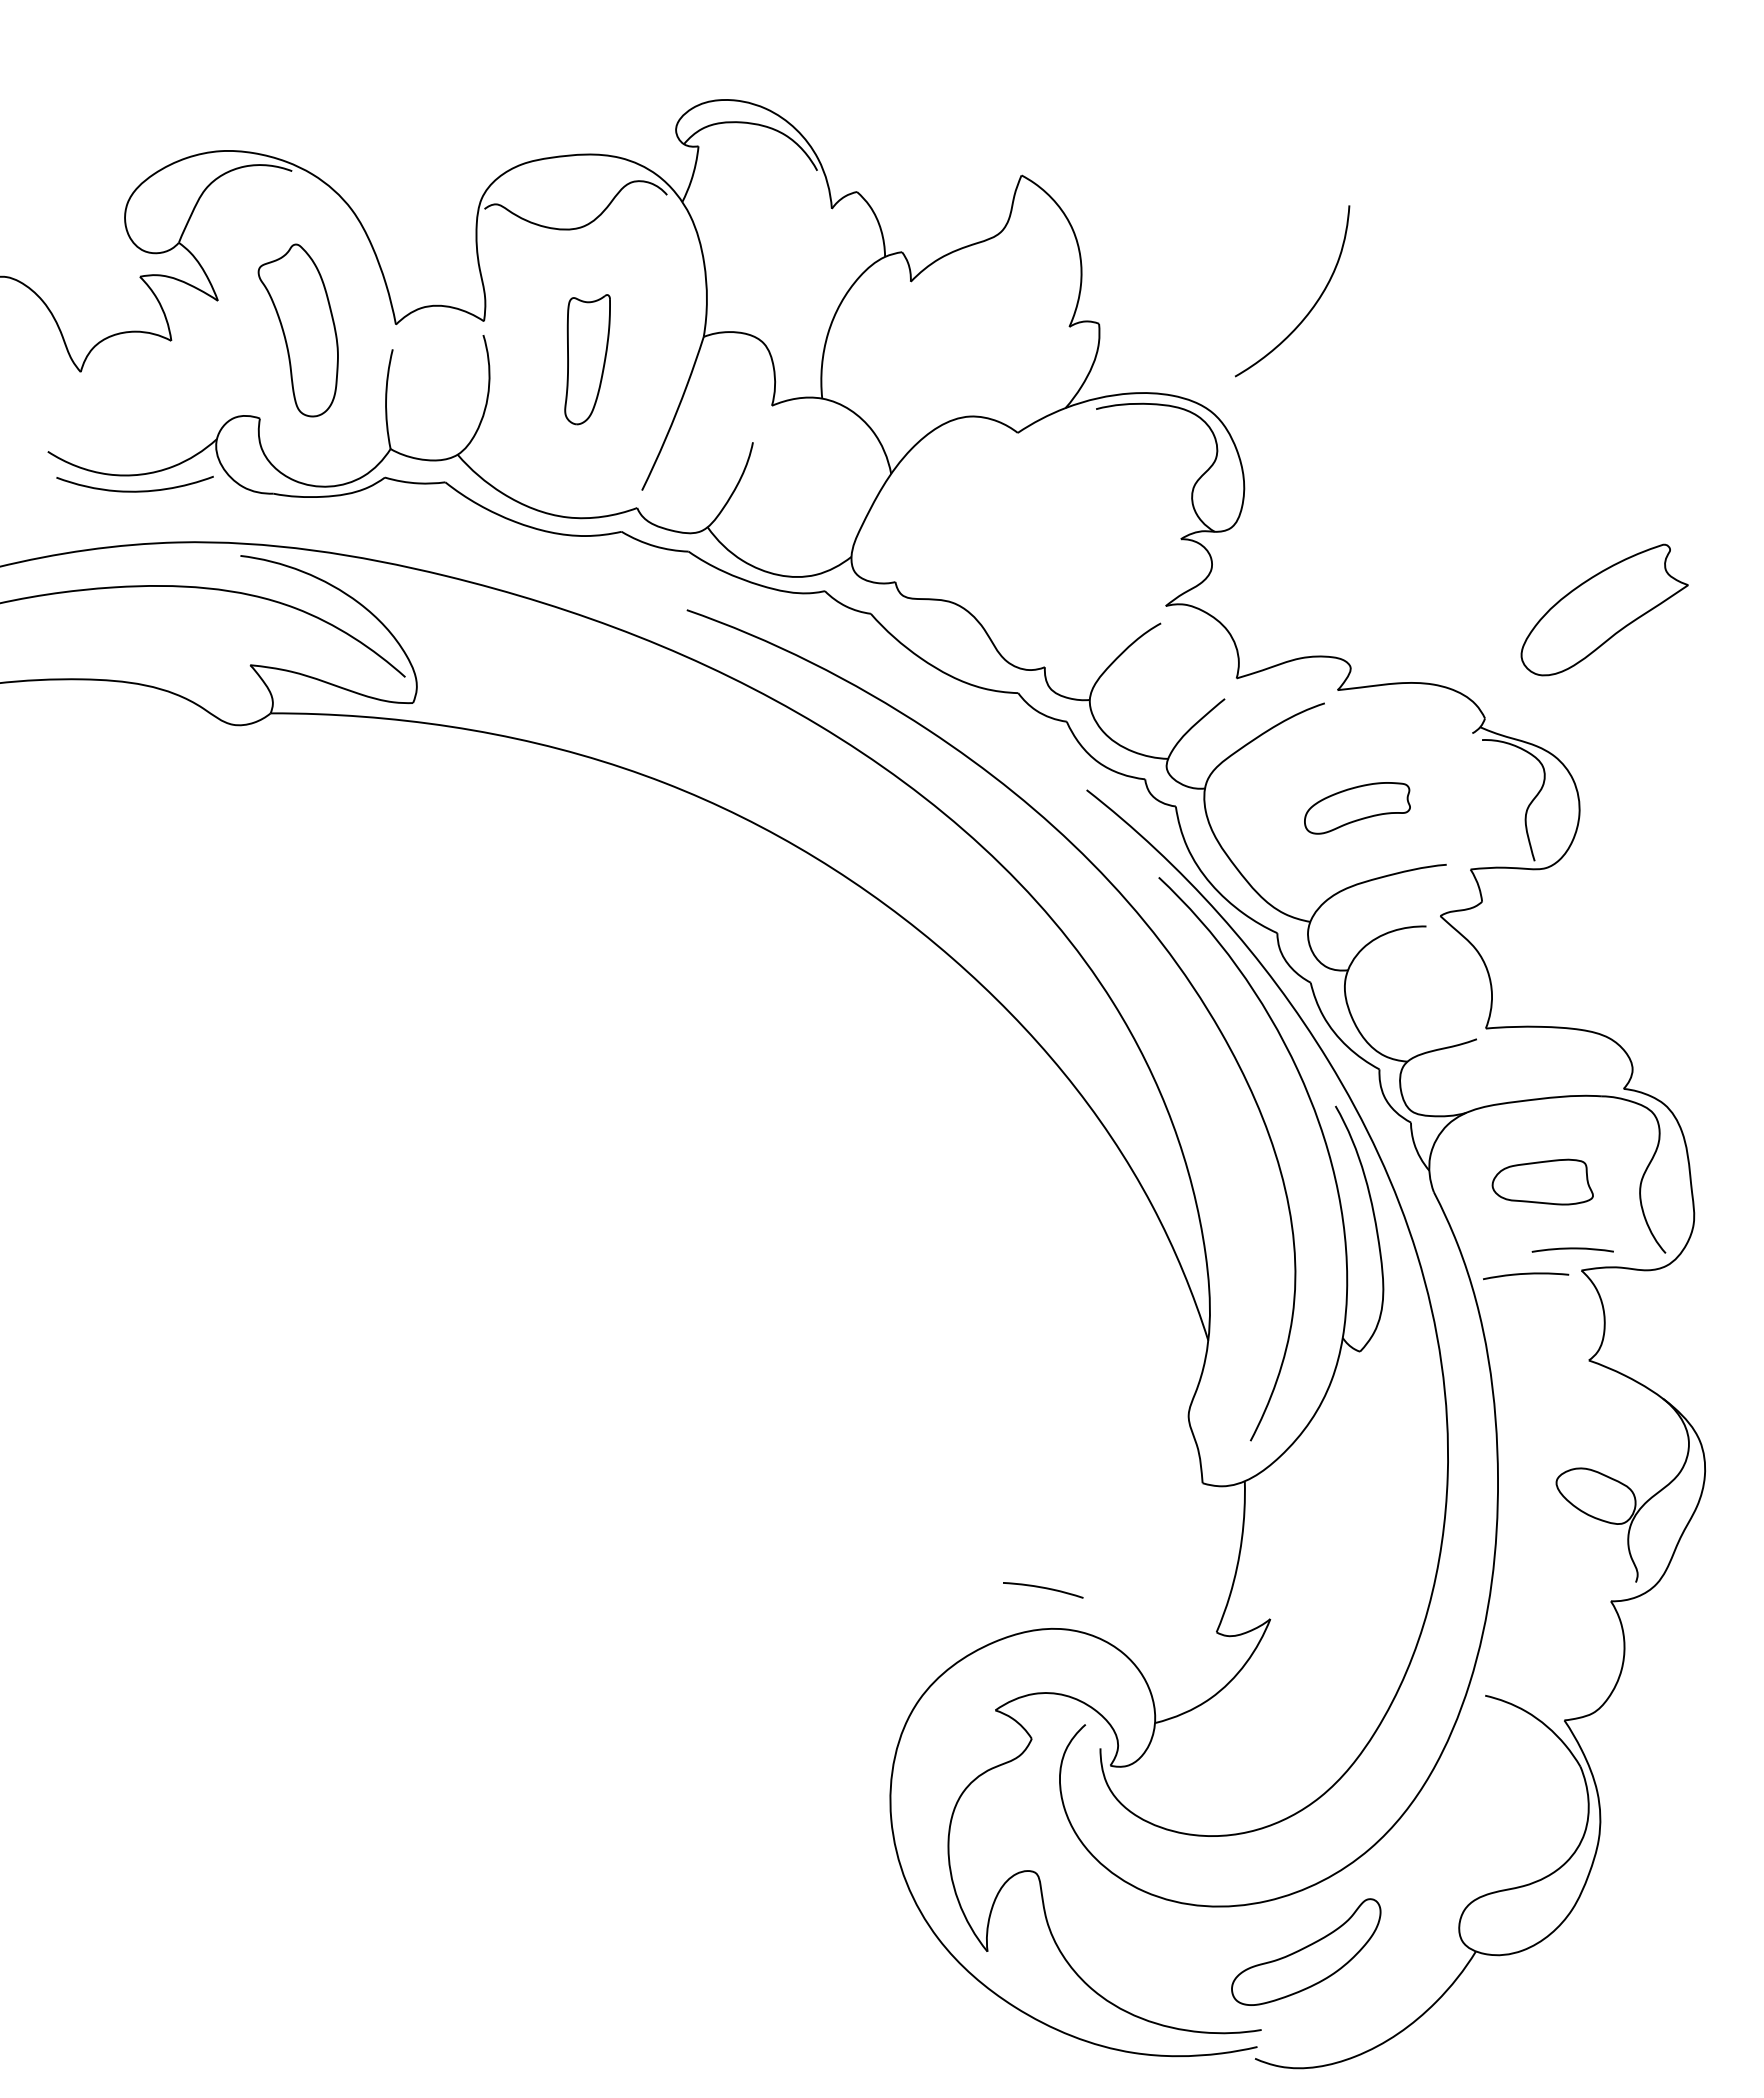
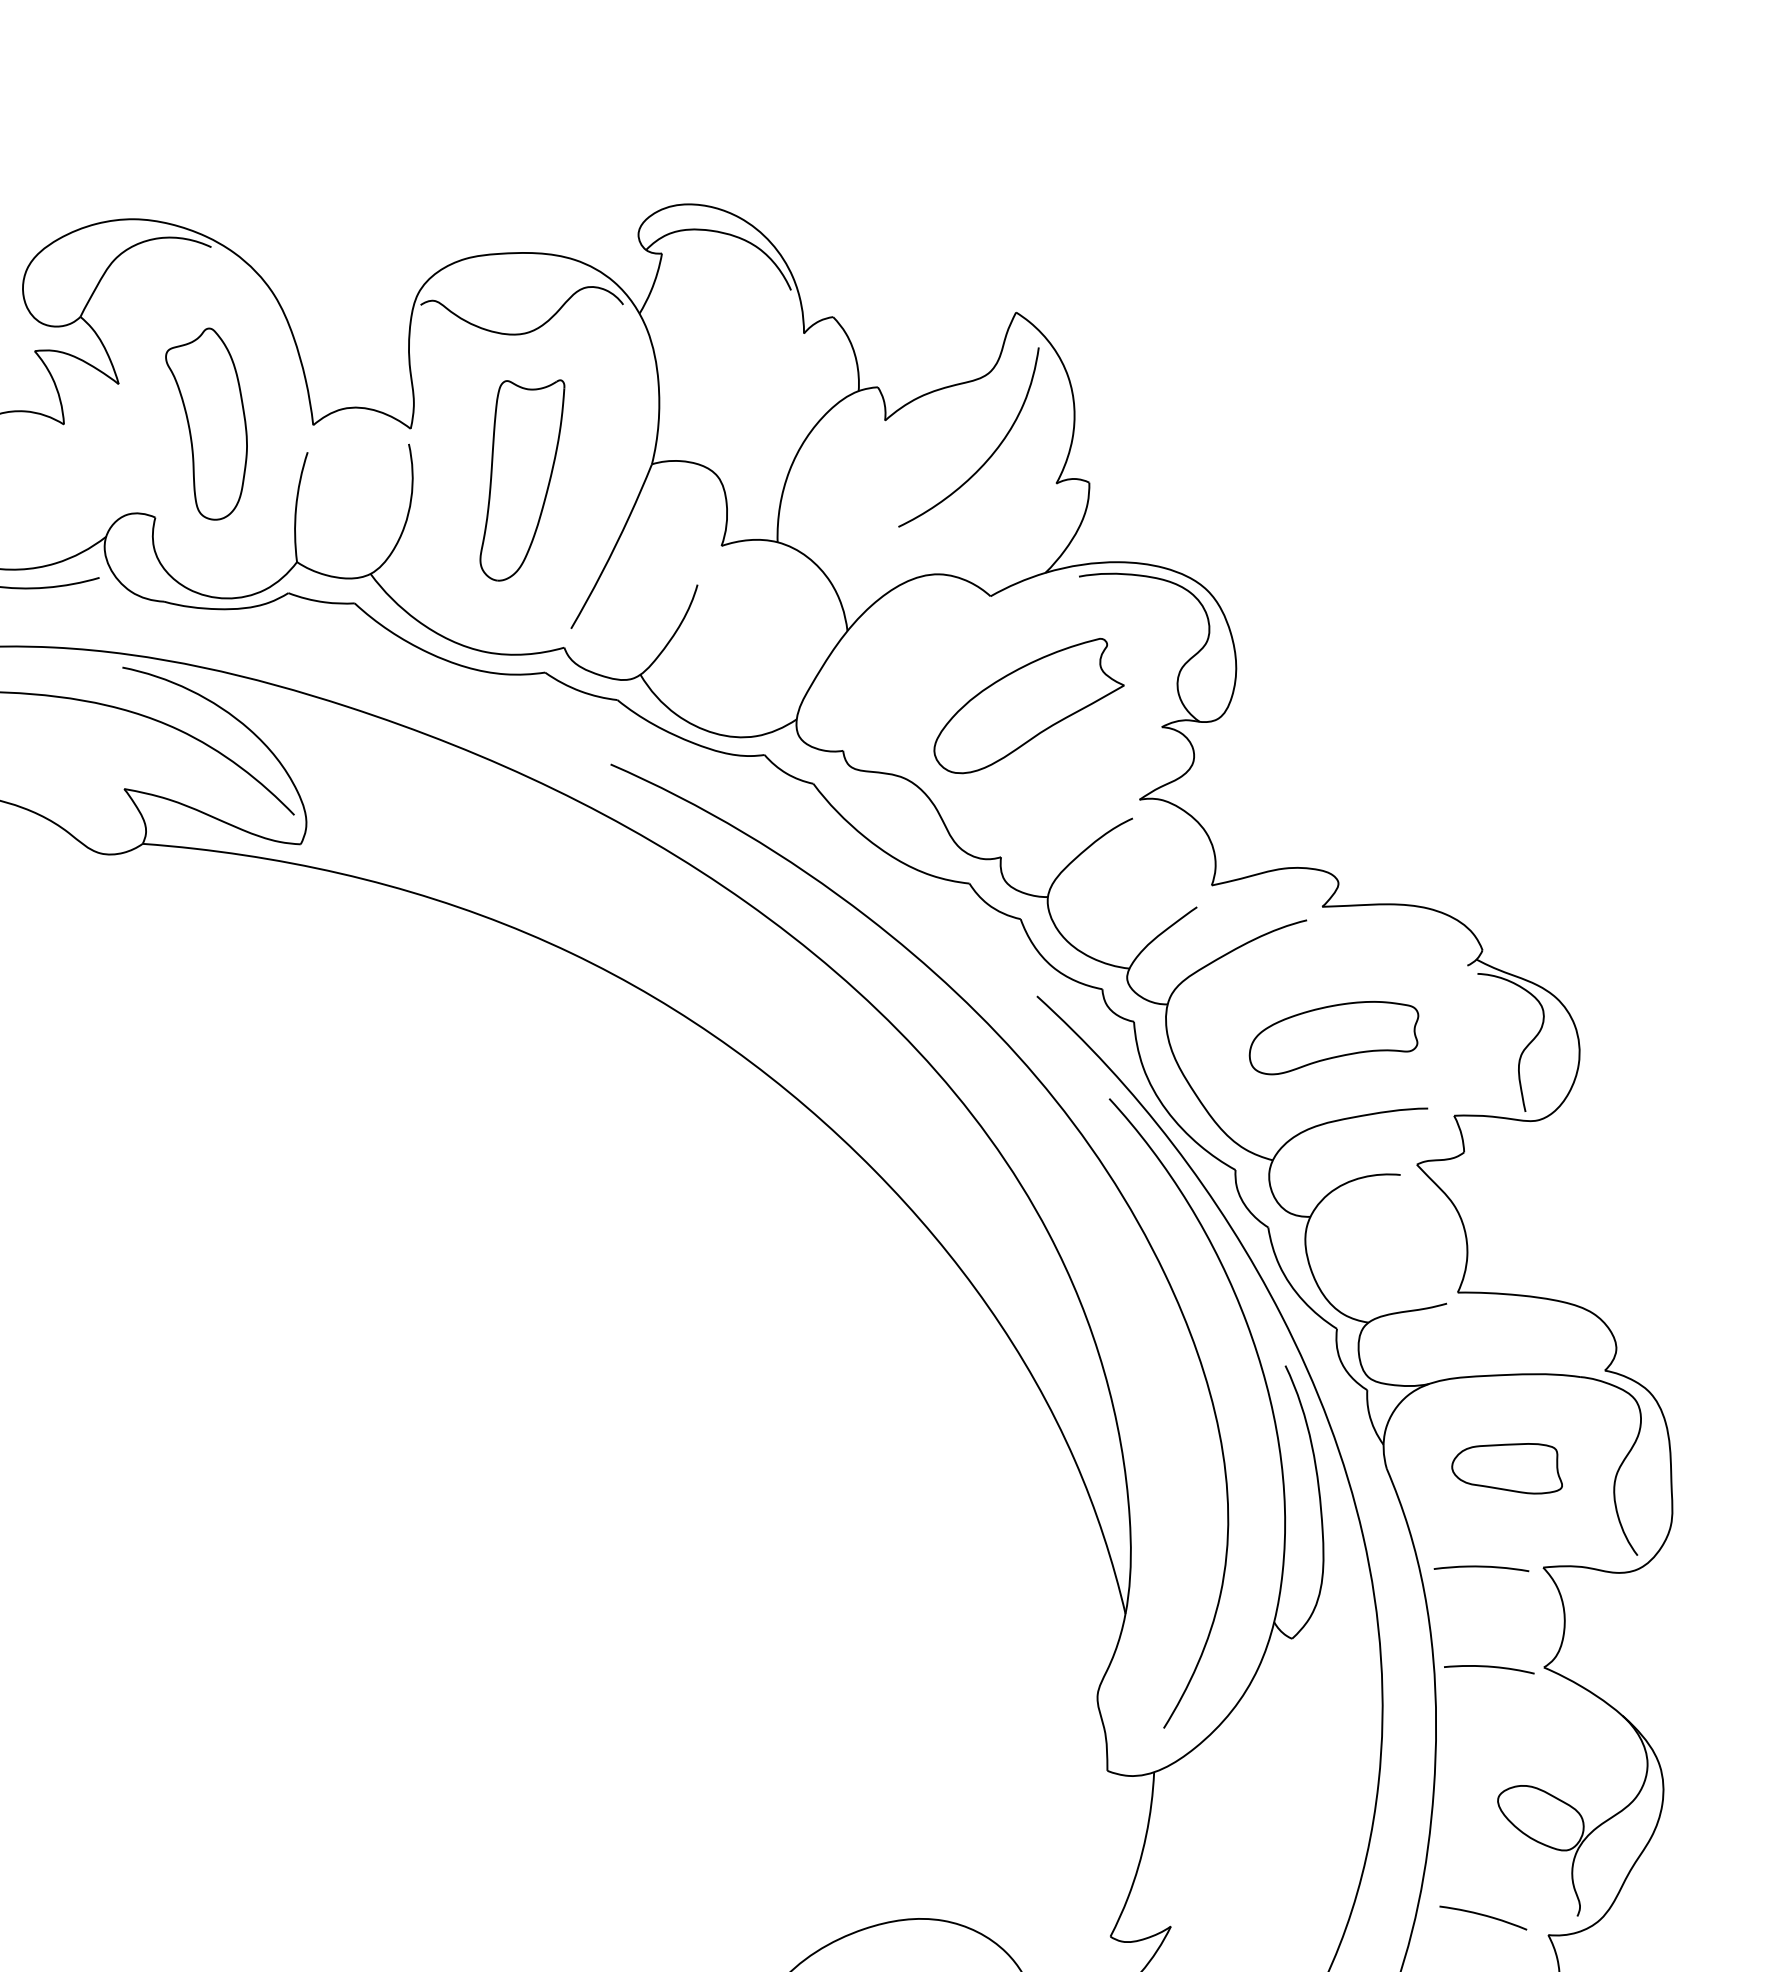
curve: (1312, 306) -> (989, 455), moved
part: (587, 359) -> (521, 479), size x1.43
part: (1604, 609) -> (1029, 705), moved
part: (1357, 808) -> (1334, 1039), size x1.43
curve: (1572, 1249) -> (1489, 1667), moved
curve: (1043, 1588) -> (1483, 1916), moved

